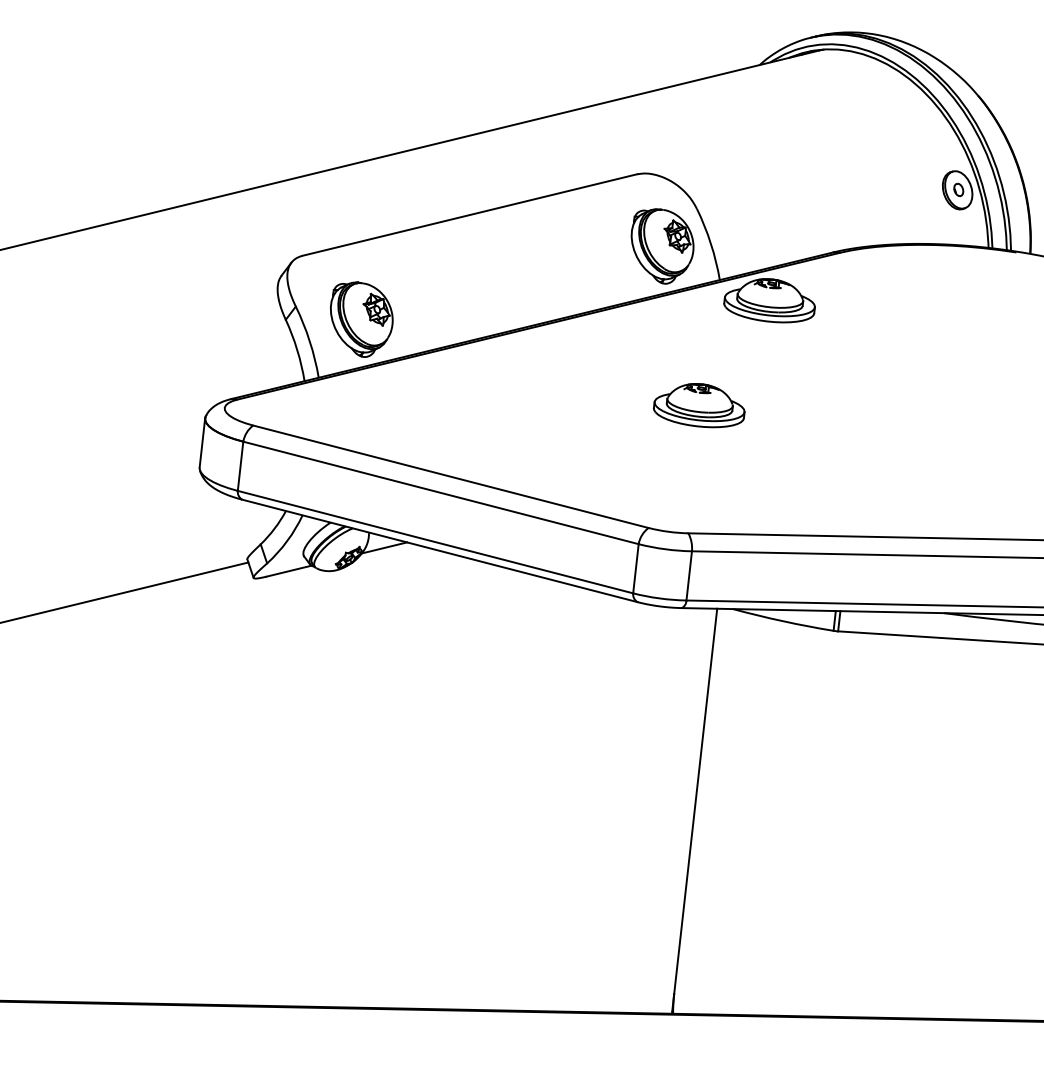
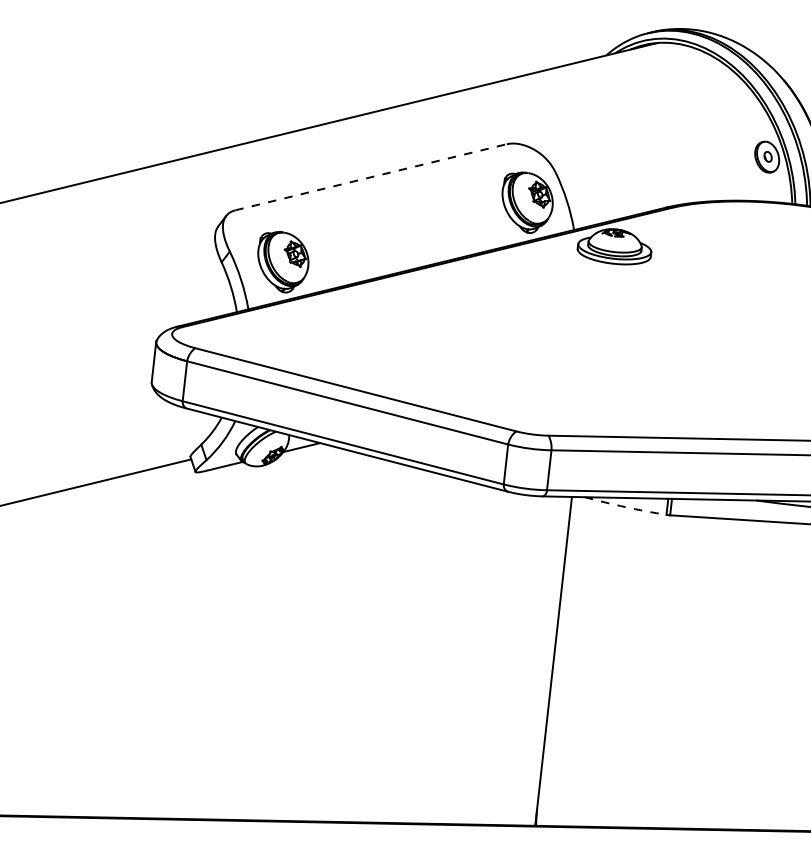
line: (470, 214) -> (371, 176), solid -> dashed
part: (699, 405) -> (557, 331), removed
arc: (783, 621) -> (625, 507), solid -> dashed

